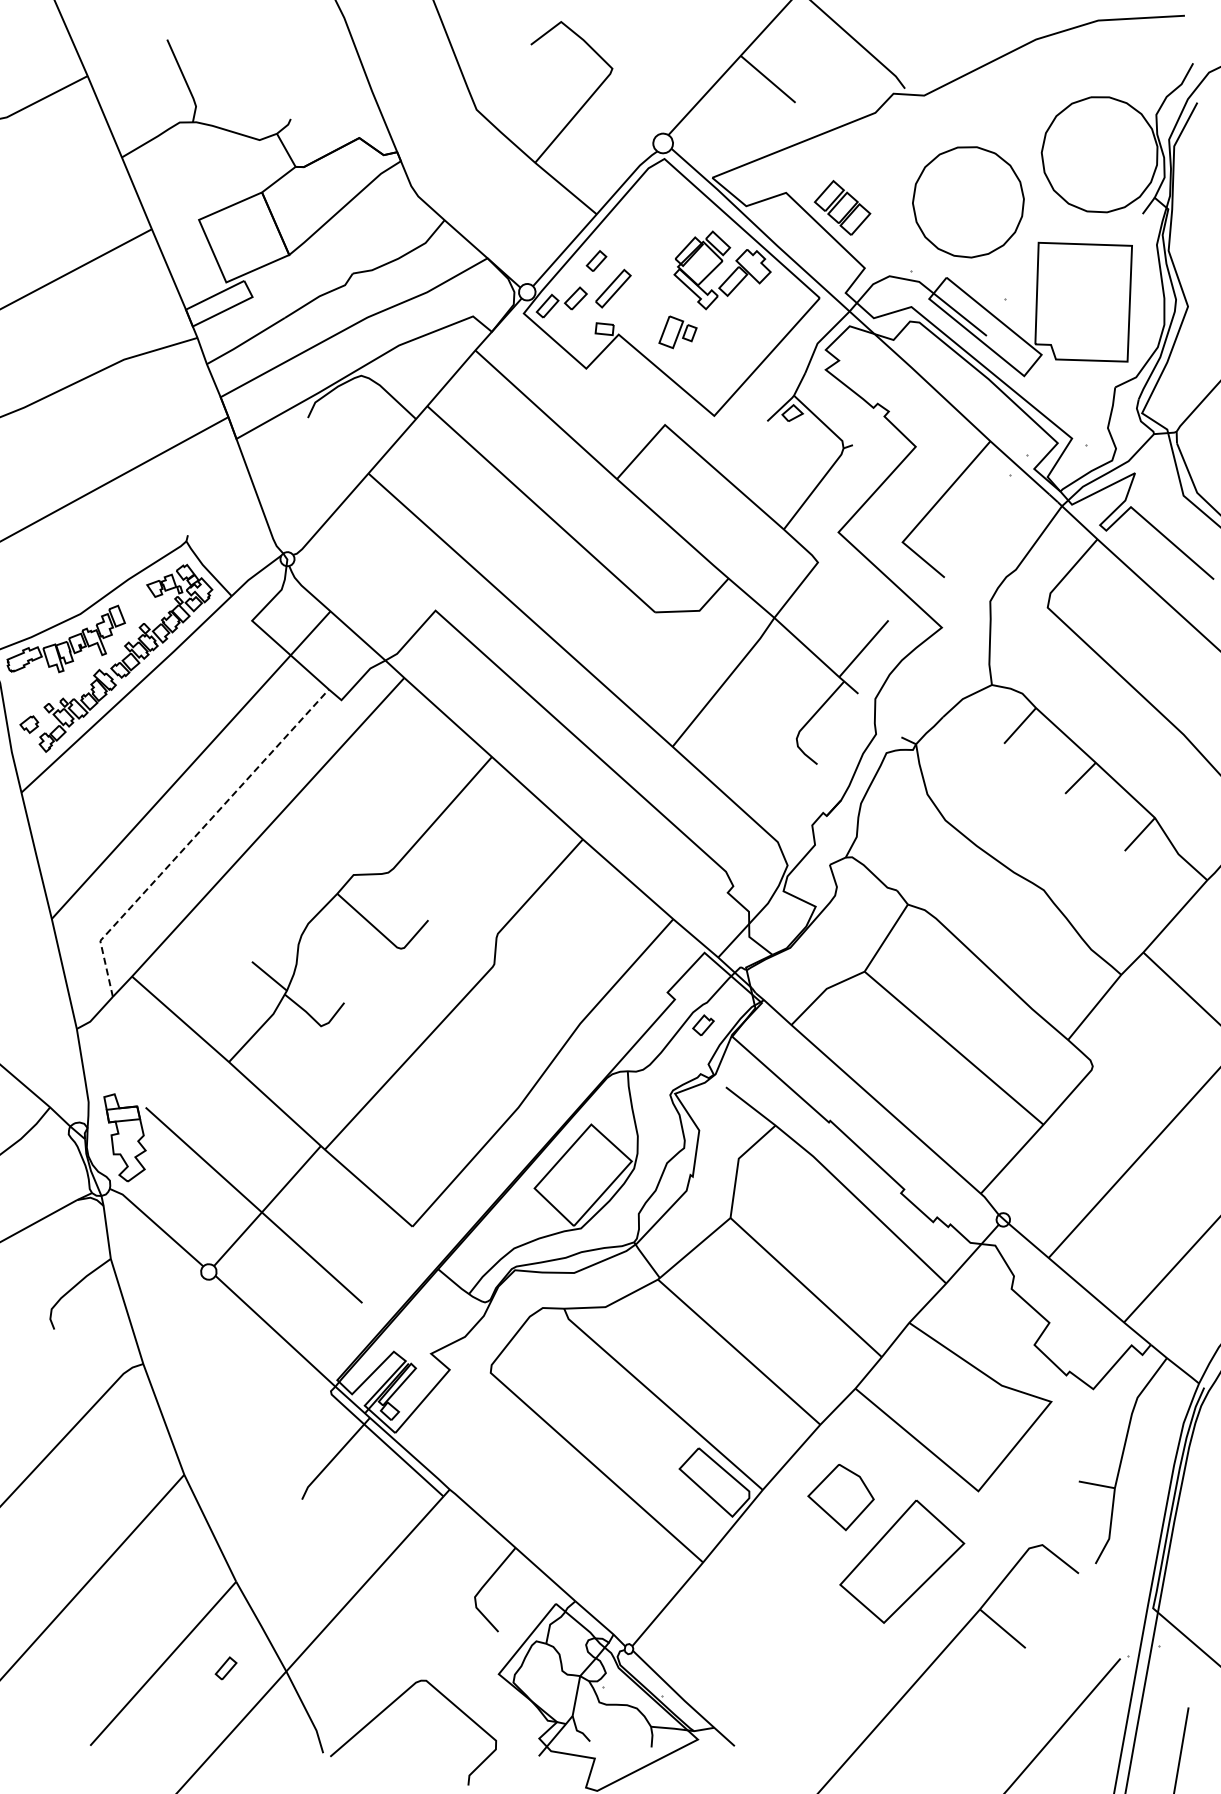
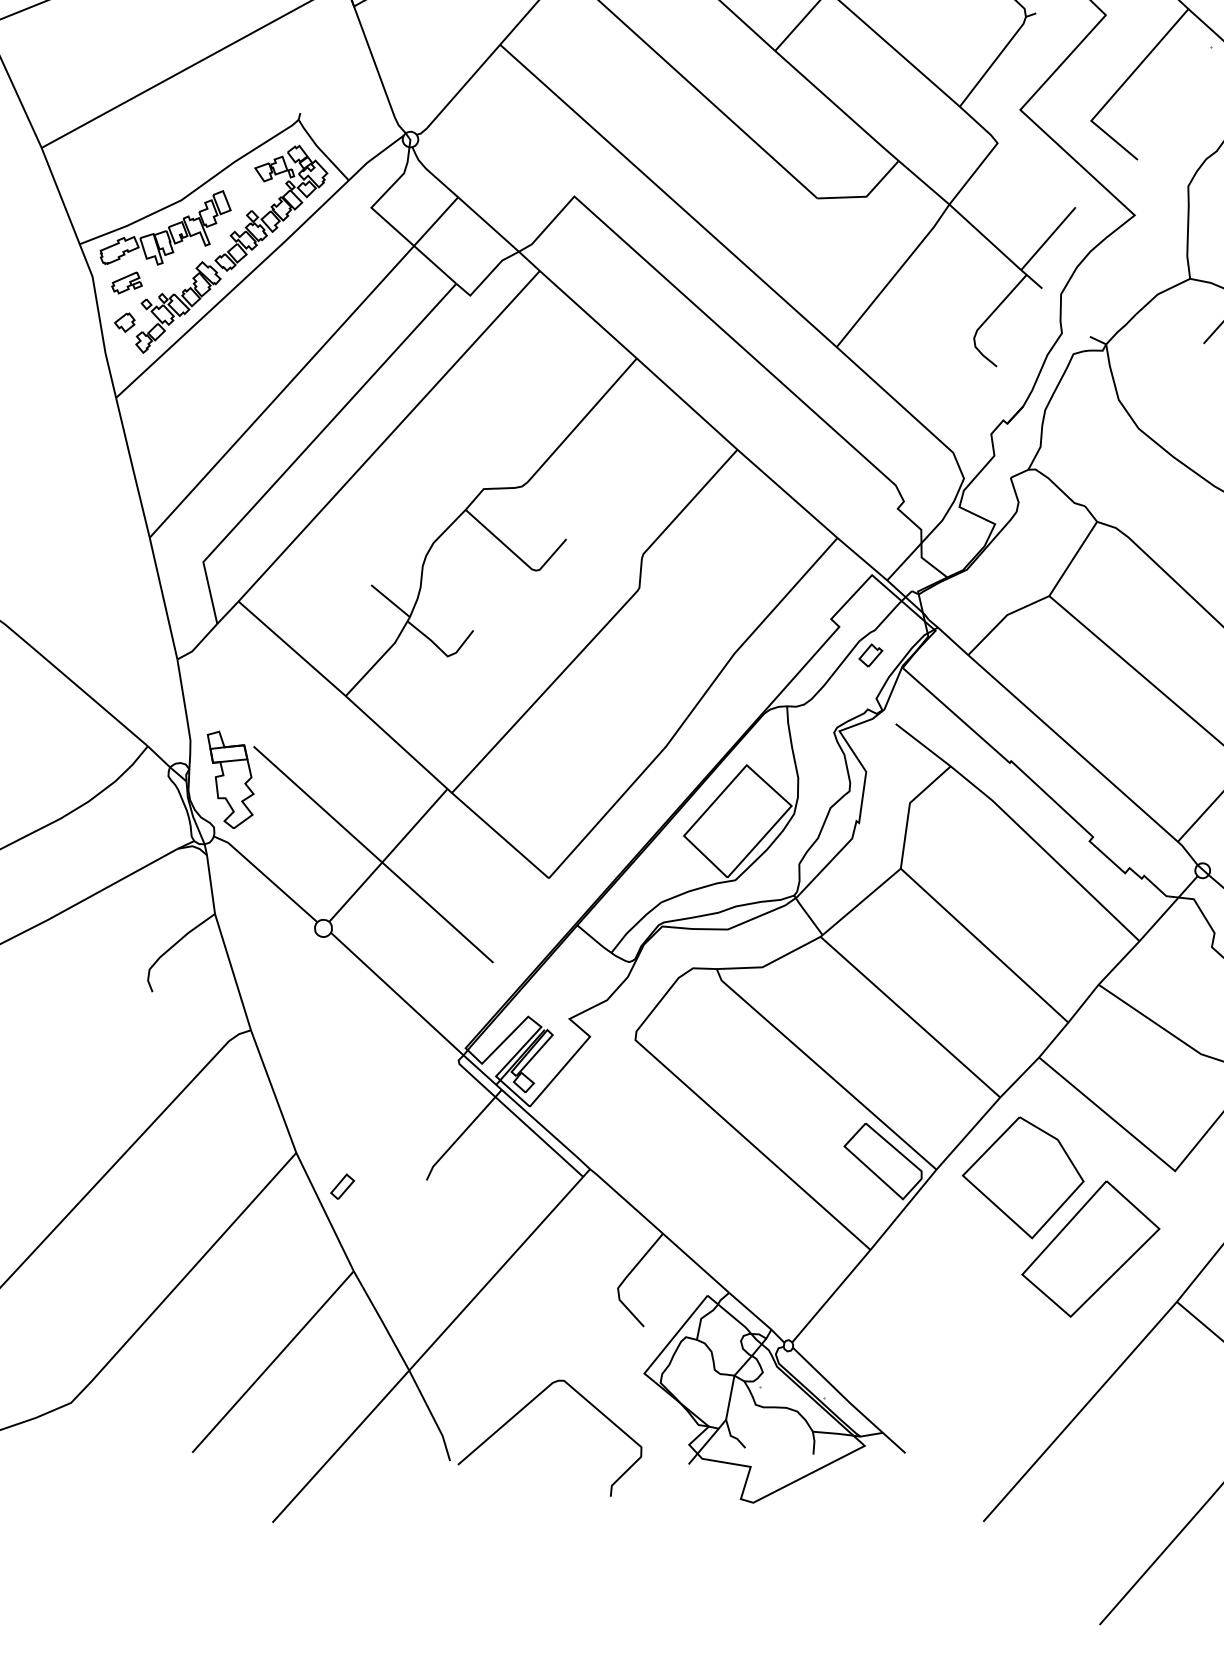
part: (30, 688) -> (126, 282), added
line: (194, 837) -> (307, 447), dashed -> solid
part: (840, 1497) -> (1022, 1177), size x1.67
part: (225, 1668) -> (341, 1186), moved

